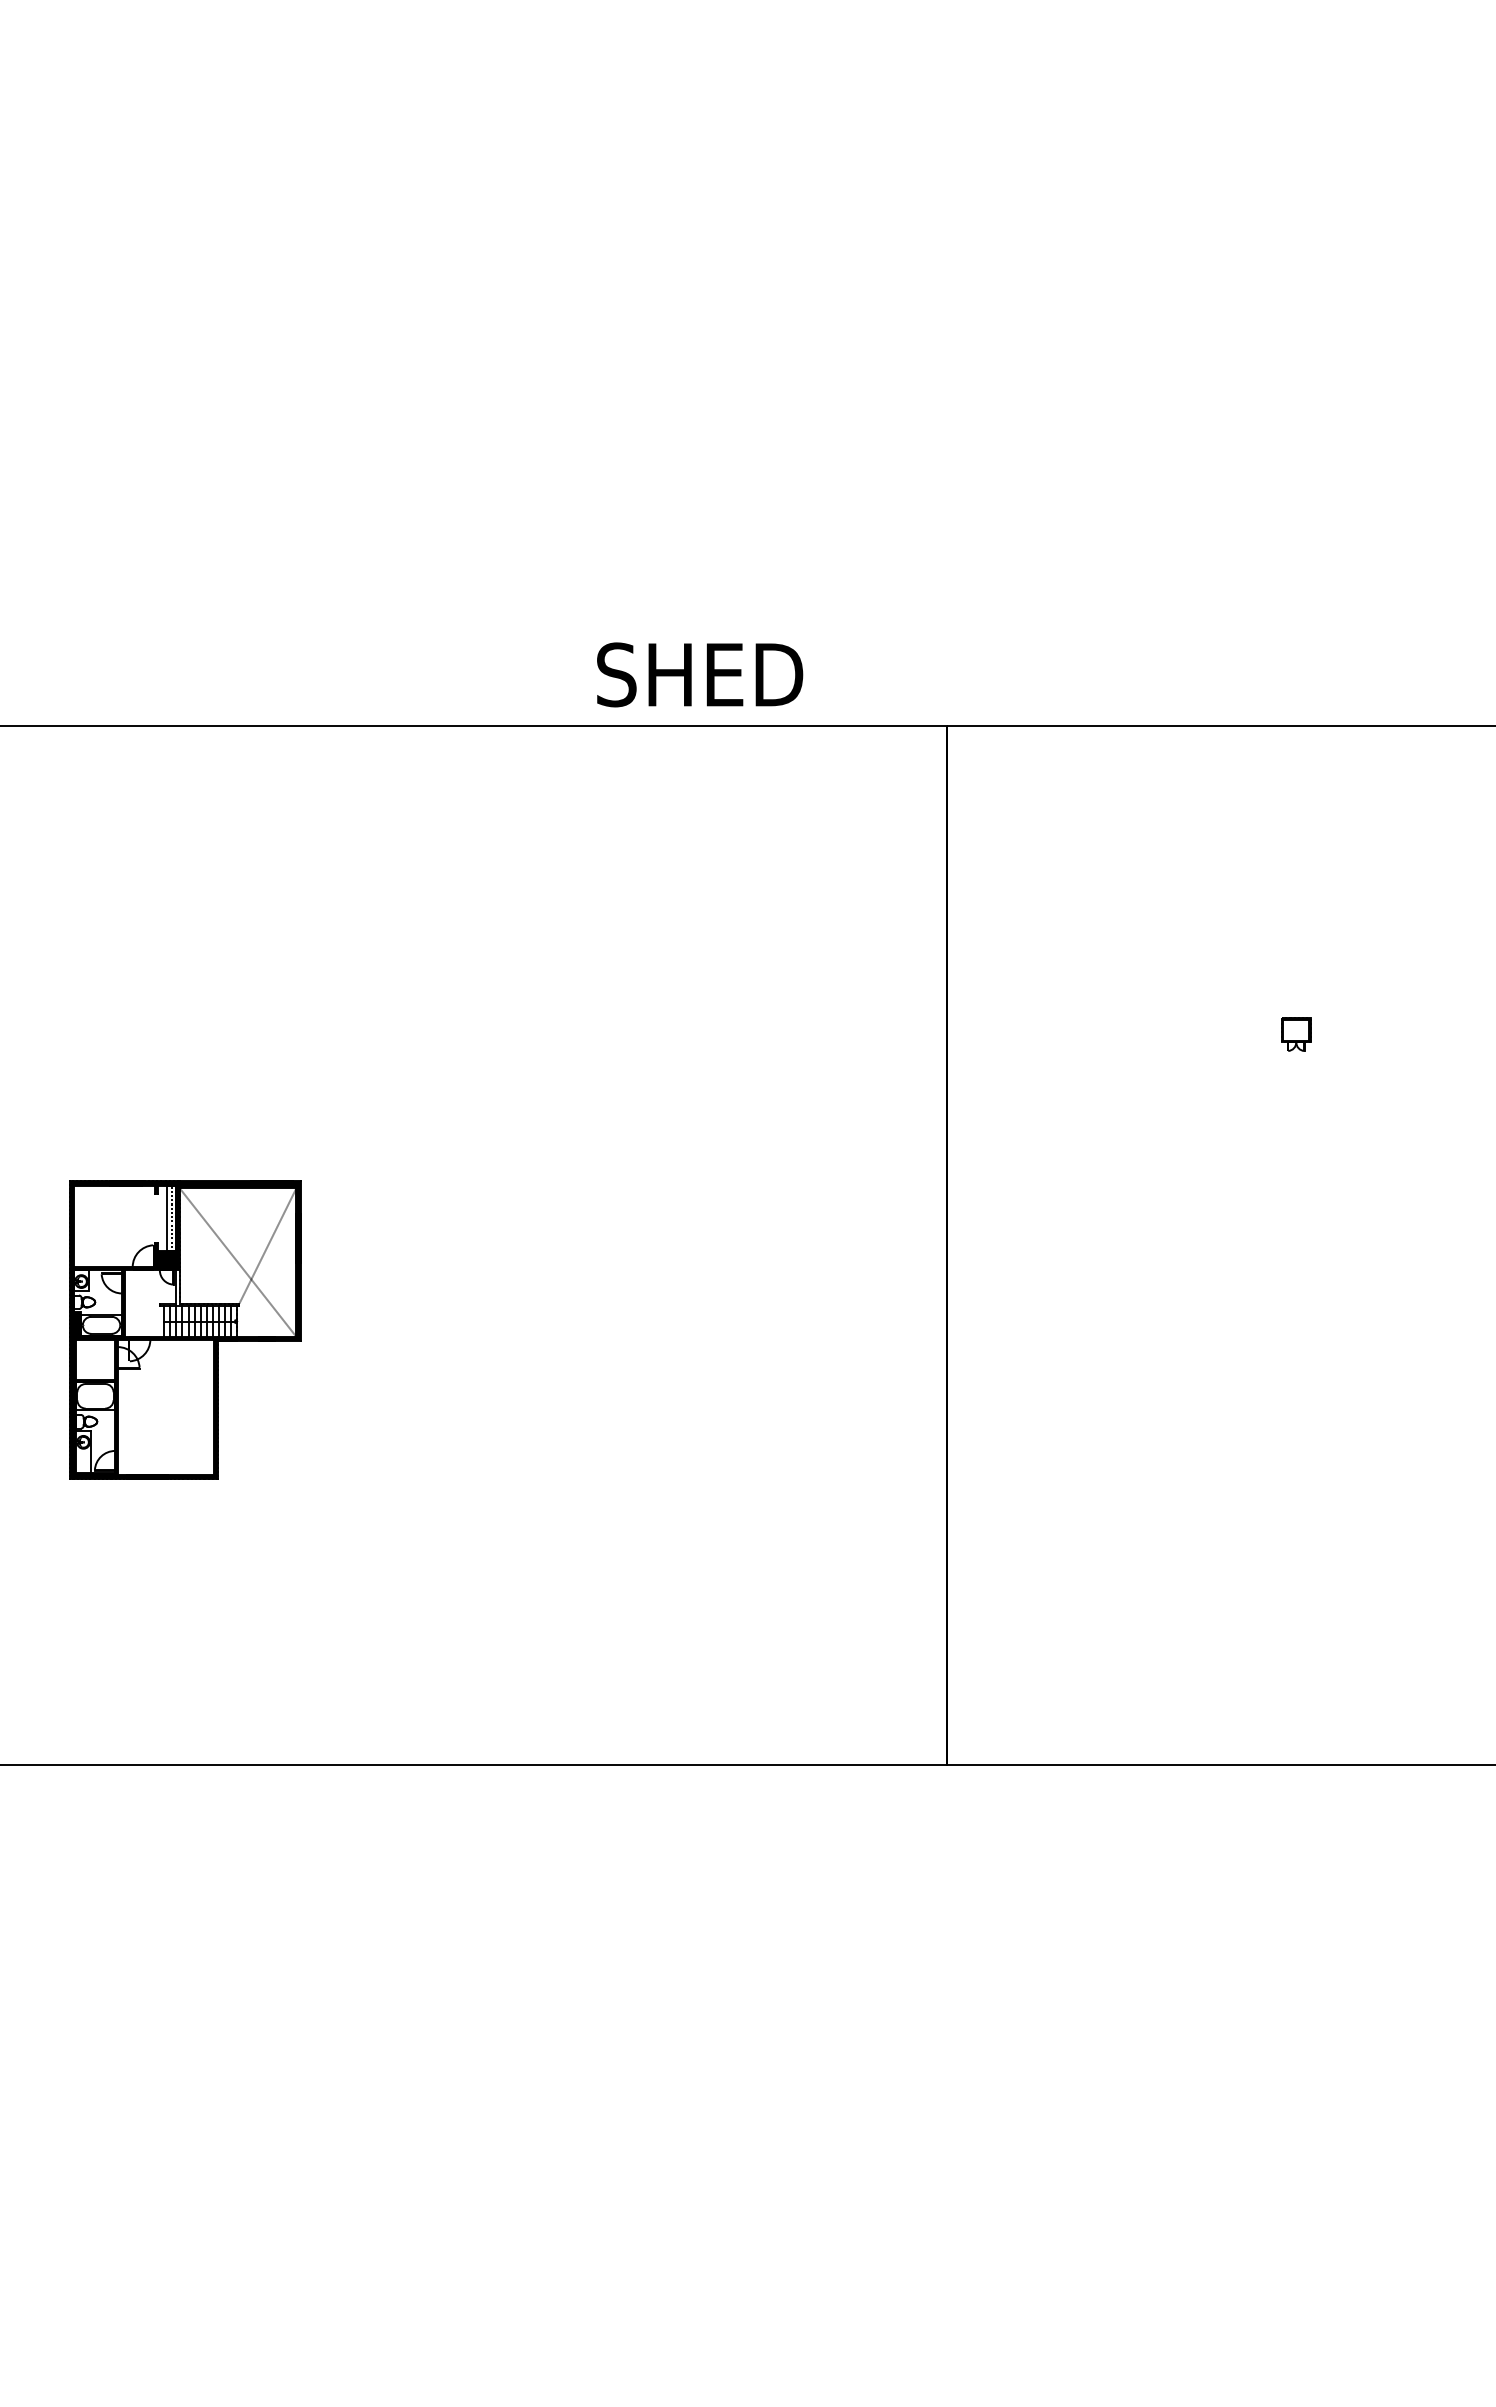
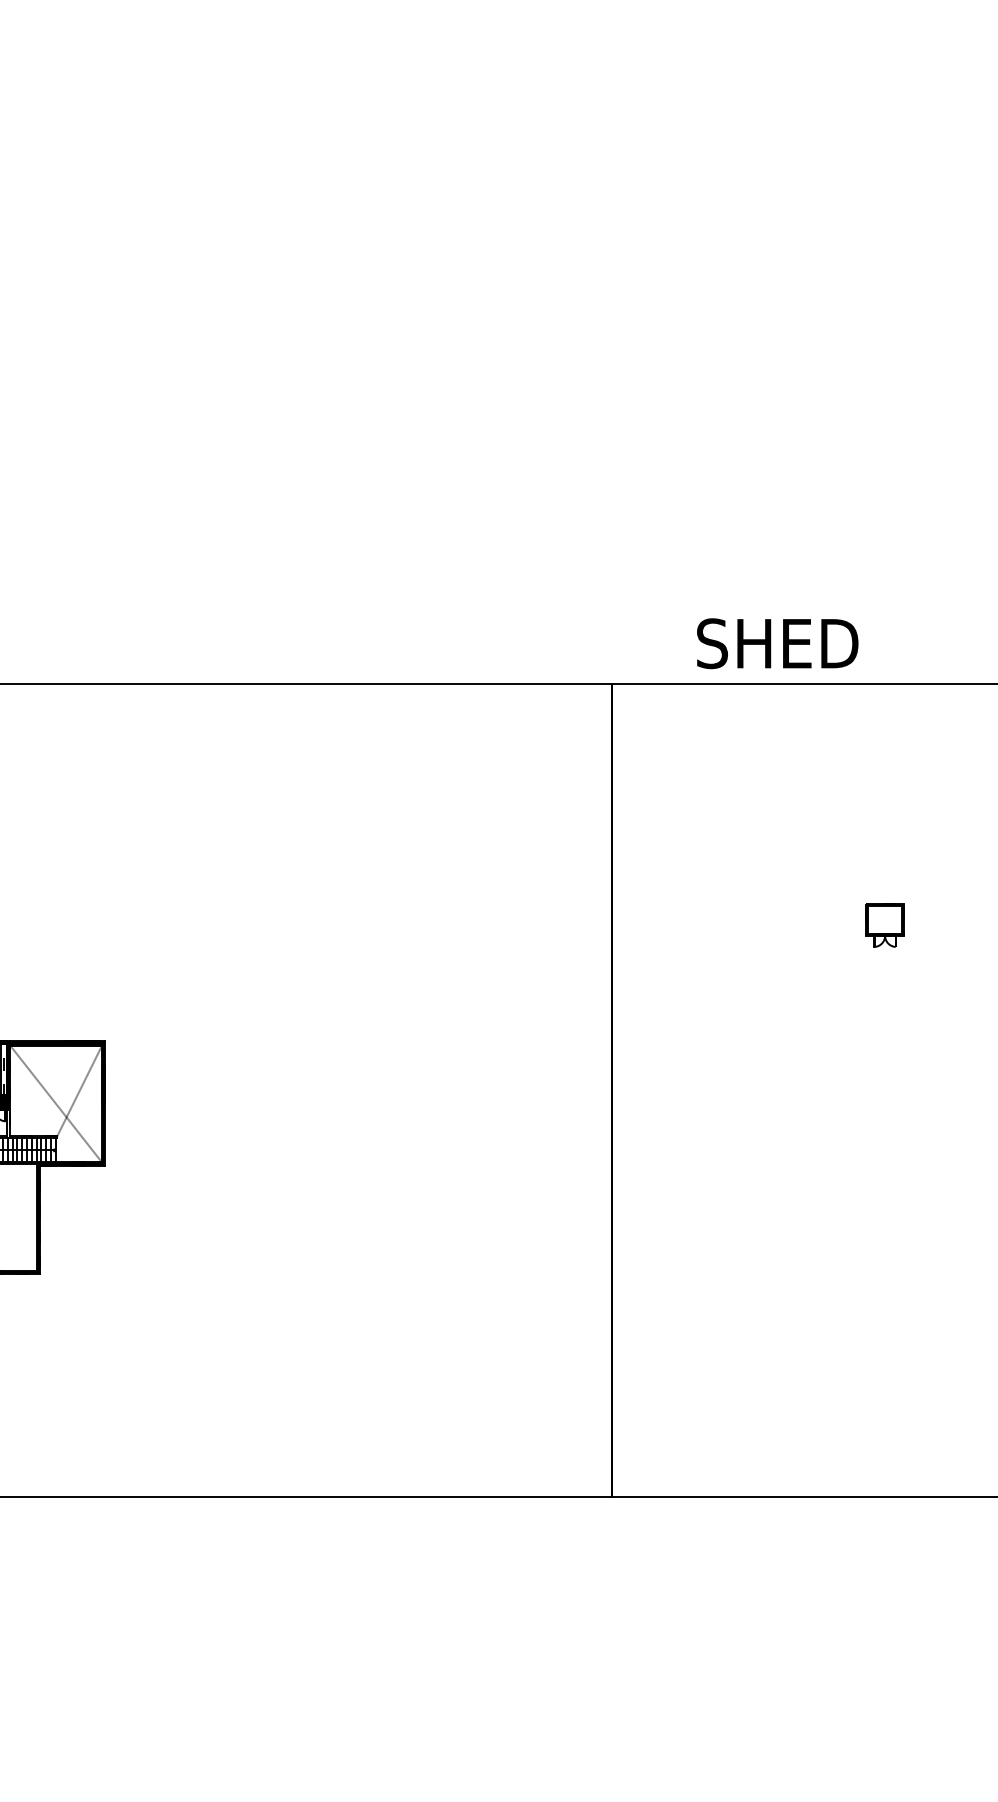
text: (700, 674) -> (778, 643), moved
part: (1296, 1034) -> (885, 925), size x1.67

